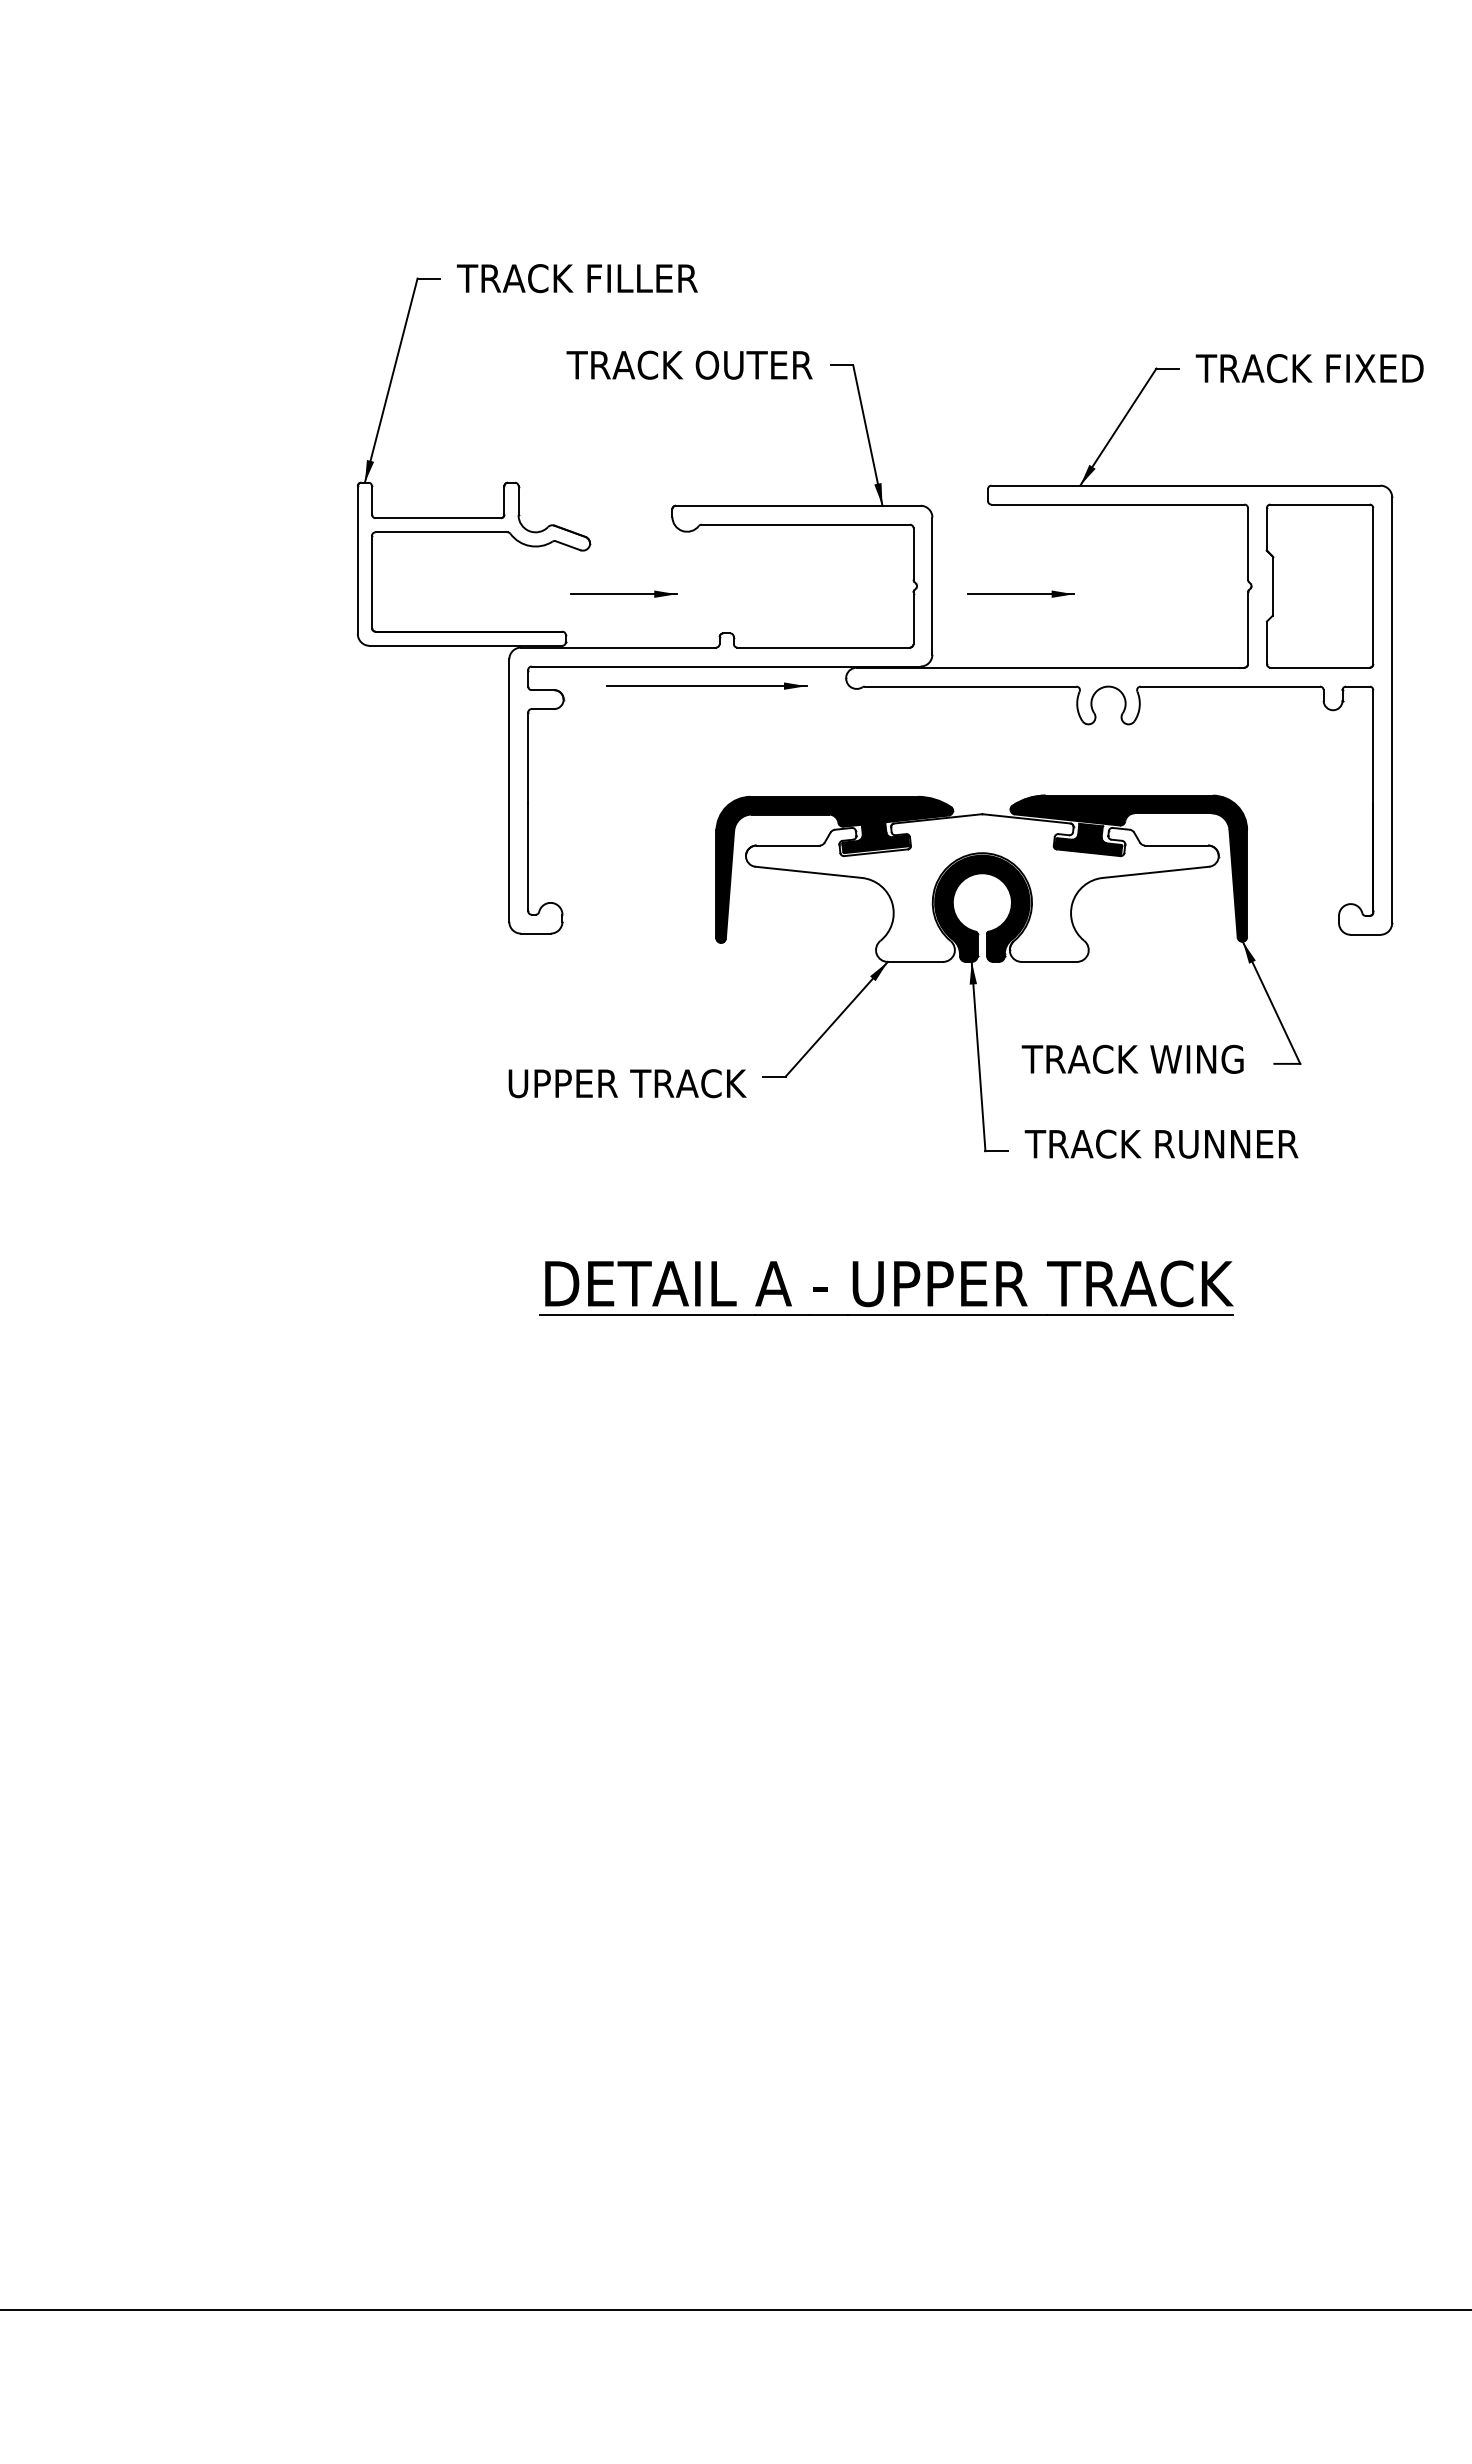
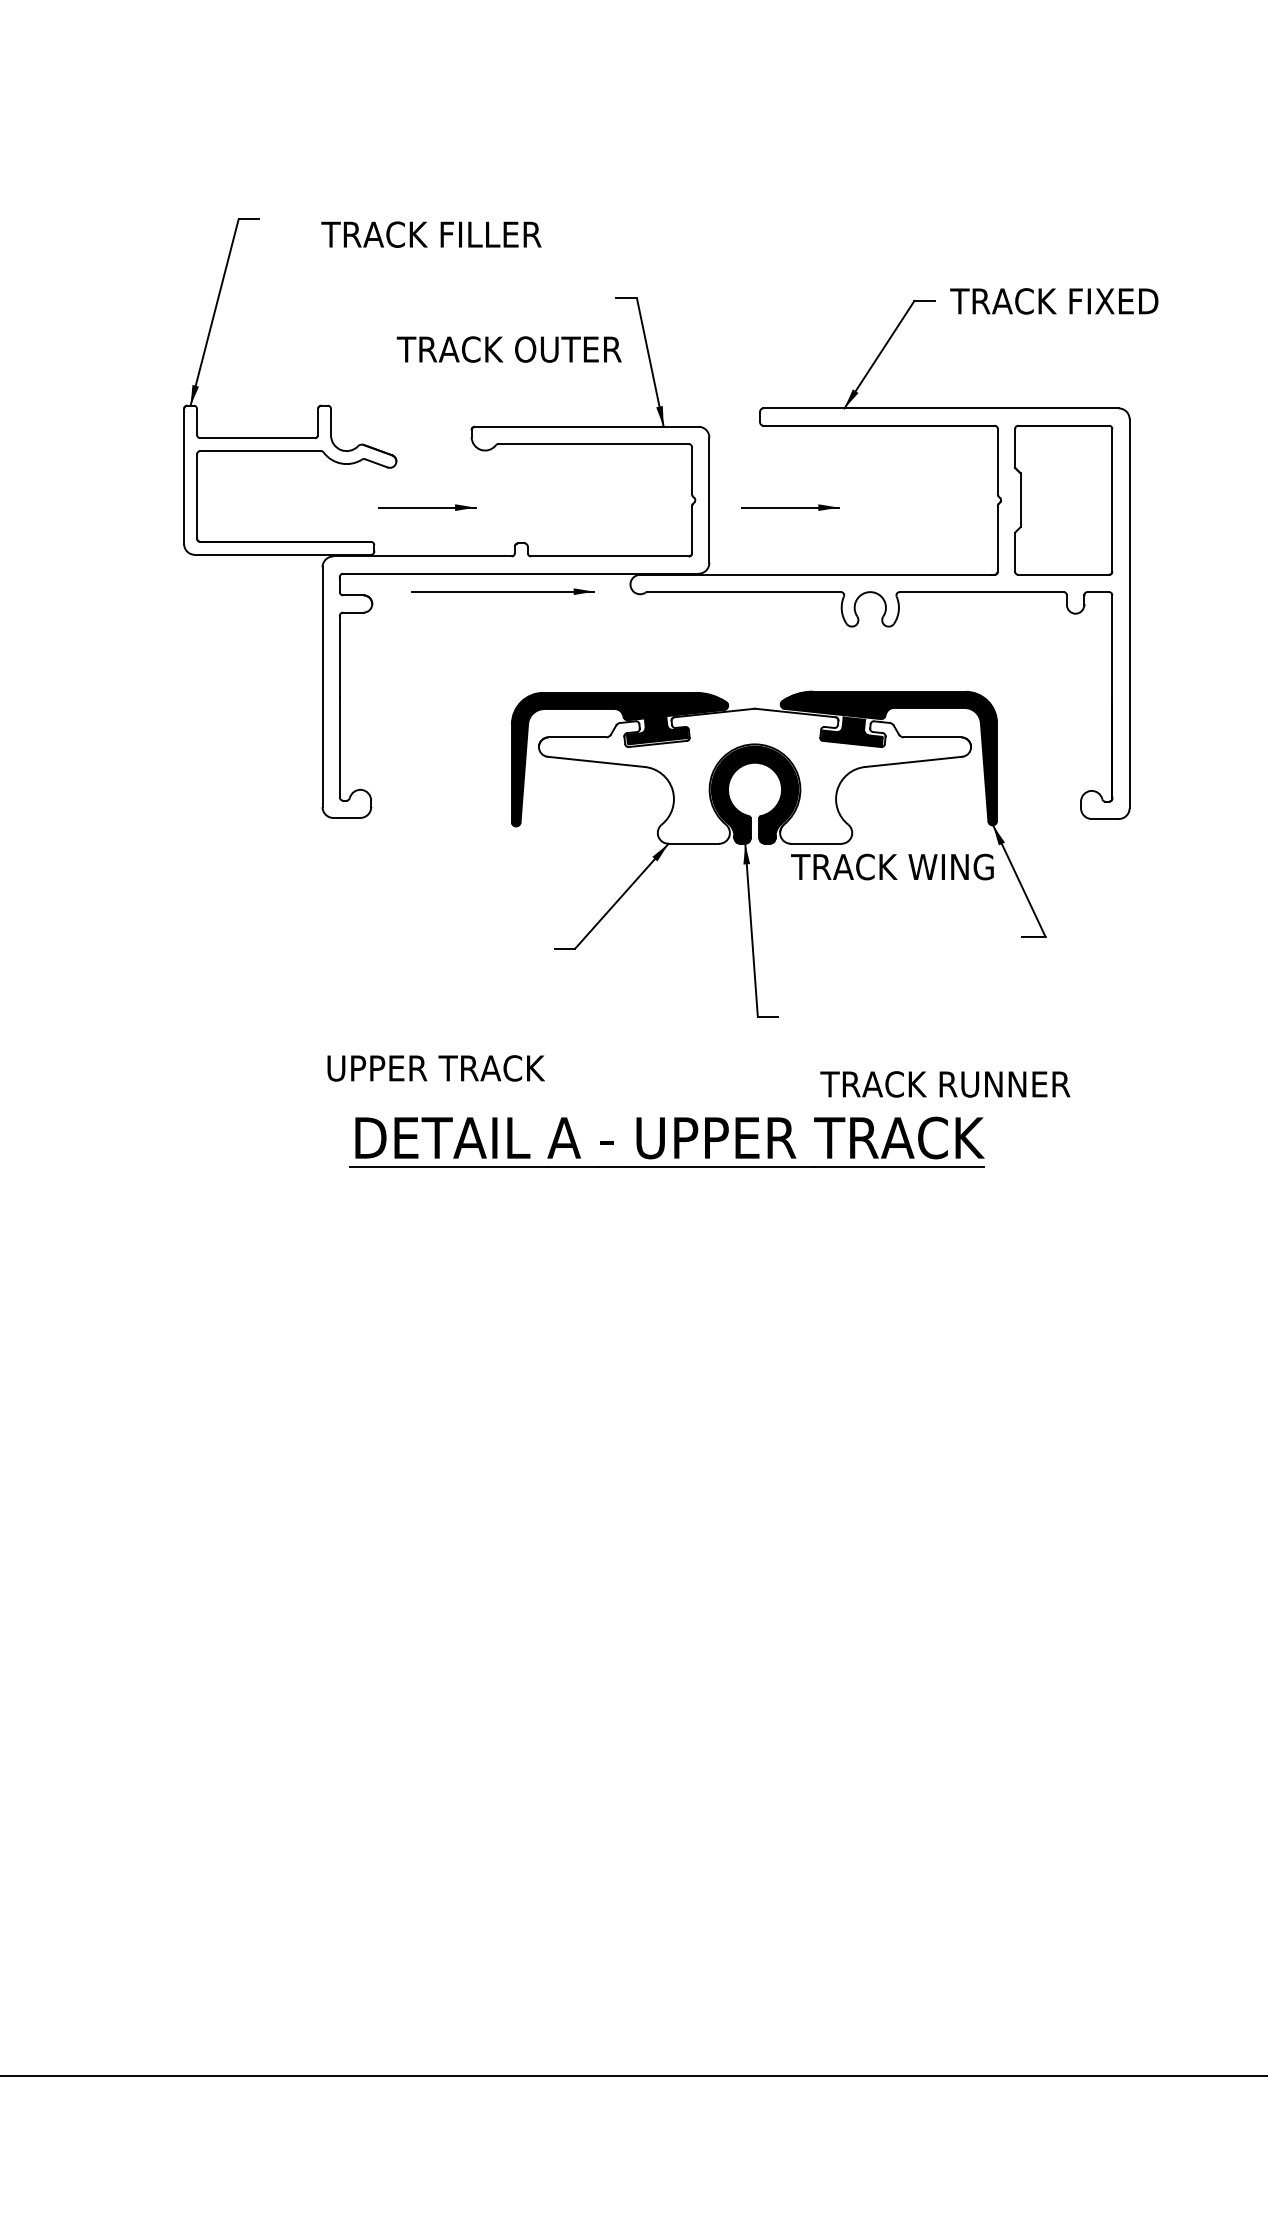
text: (577, 278) -> (431, 234), moved
text: (689, 364) -> (509, 348), moved
text: (1132, 1058) -> (892, 866), moved
text: (627, 1083) -> (436, 1068), moved
text: (1161, 1143) -> (945, 1083), moved

